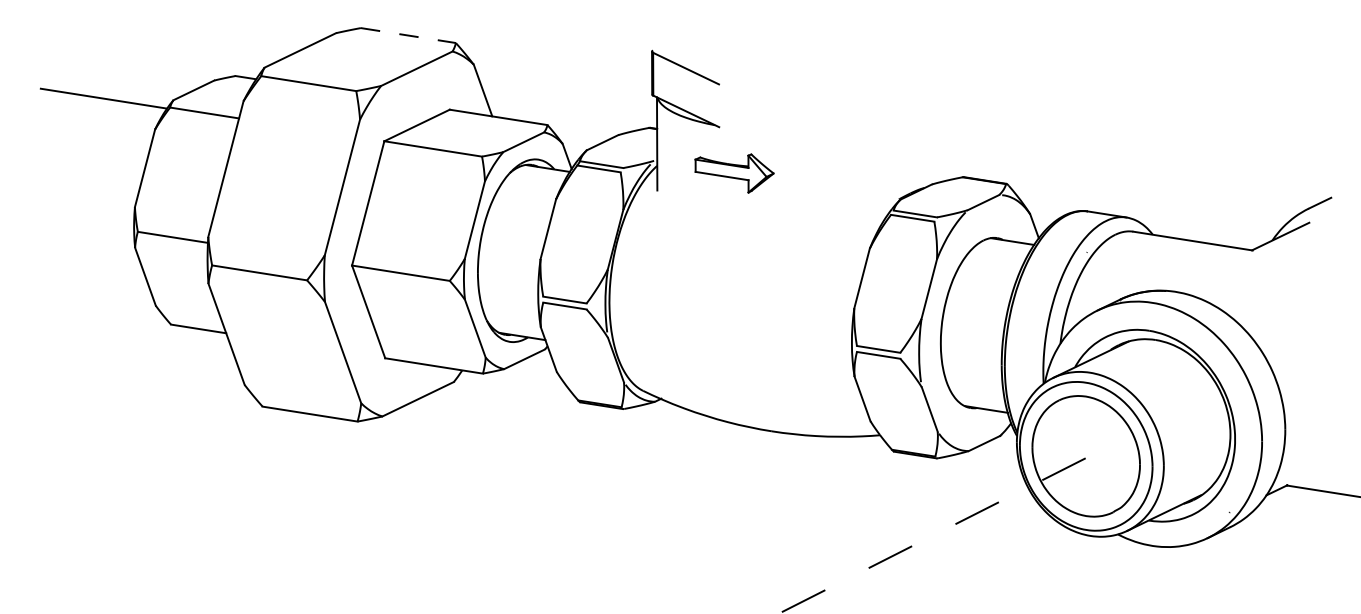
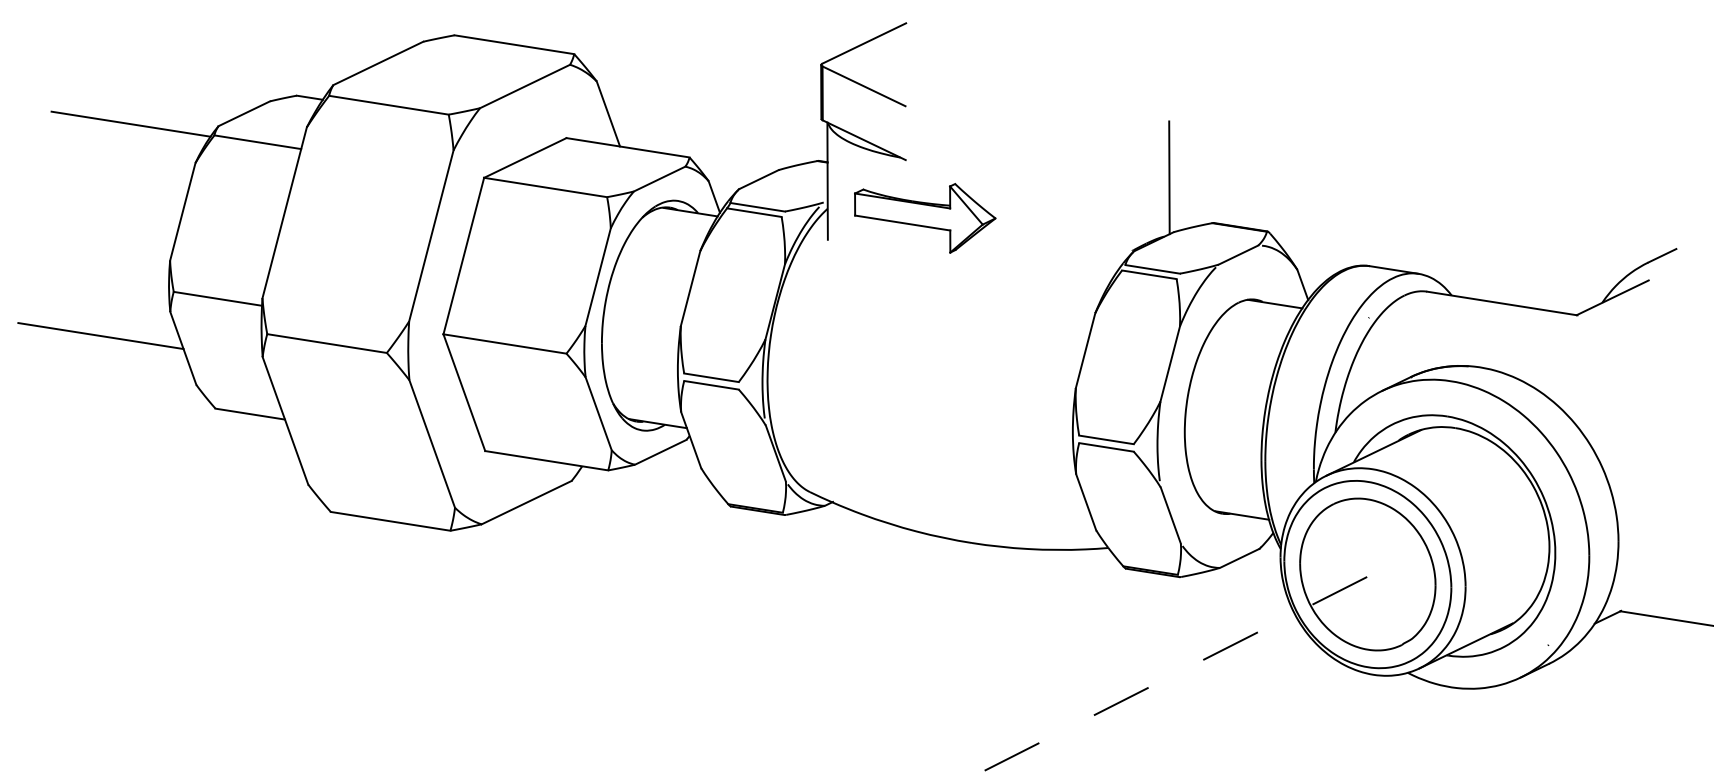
line: (686, 34) -> (864, 43), added
line: (408, 35) -> (514, 44), dashed -> solid
line: (928, 141) -> (1169, 178), added
part: (734, 173) -> (924, 218), size x1.43
line: (79, 266) -> (100, 335), added

